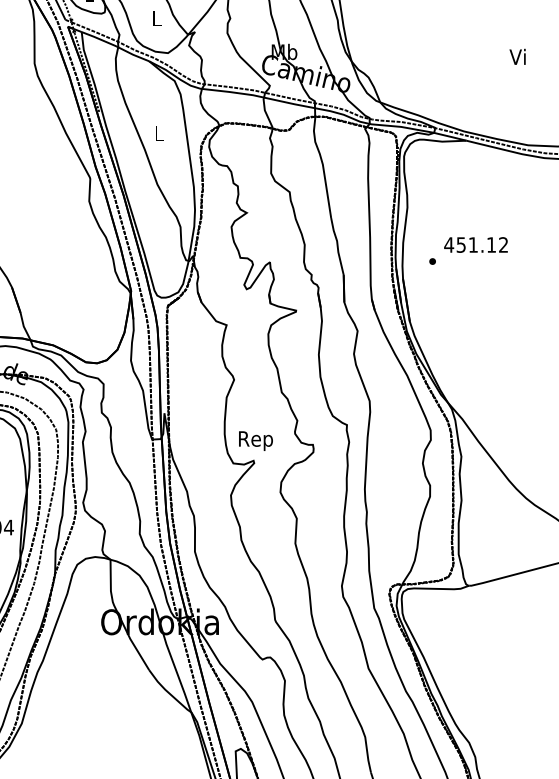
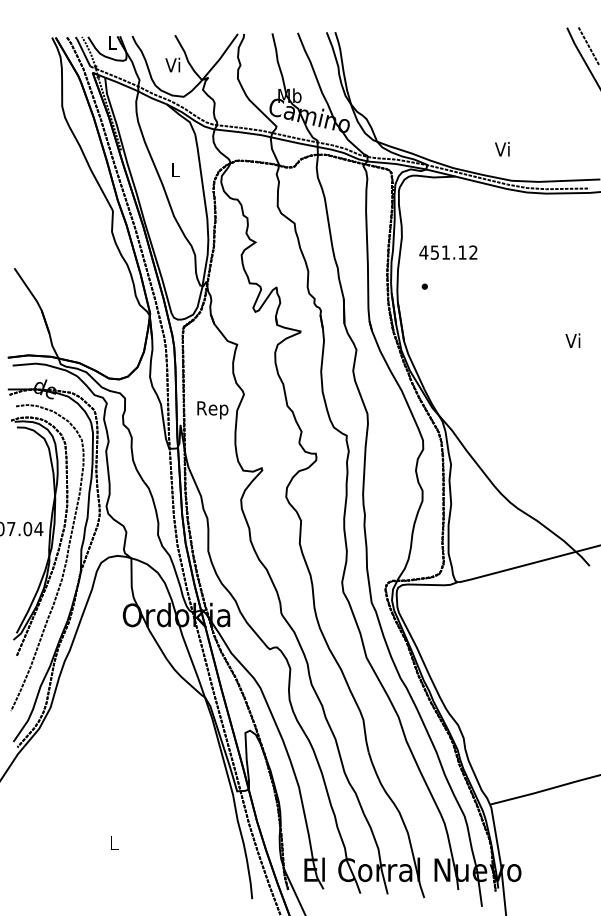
text: (155, 17) -> (172, 64), L -> Vi
text: (517, 57) -> (502, 149), moved
text: (476, 244) -> (448, 252), moved
text: (255, 441) -> (212, 410), moved

